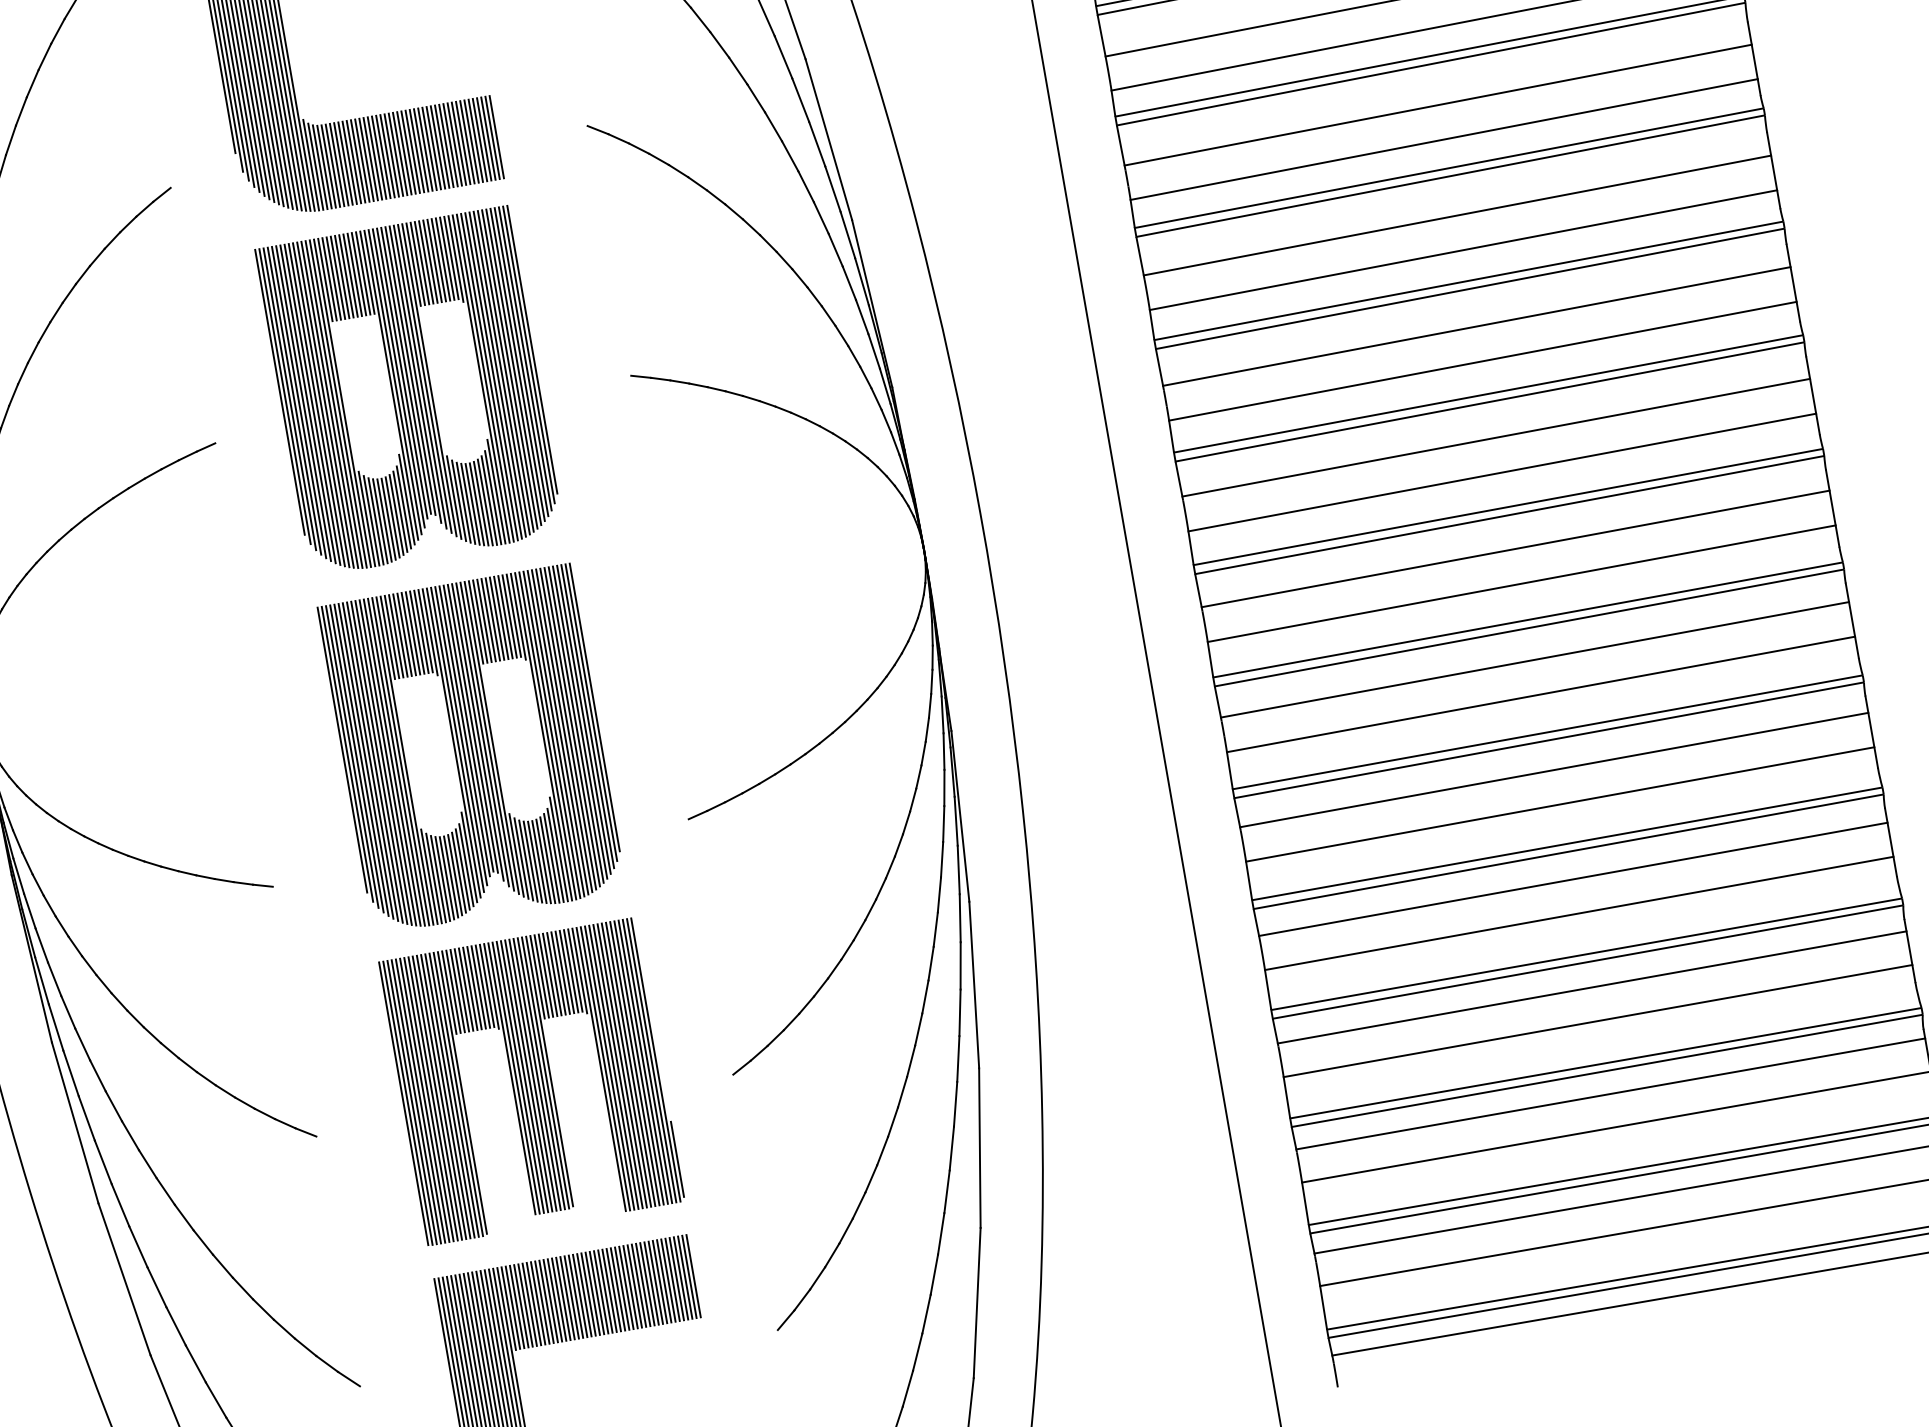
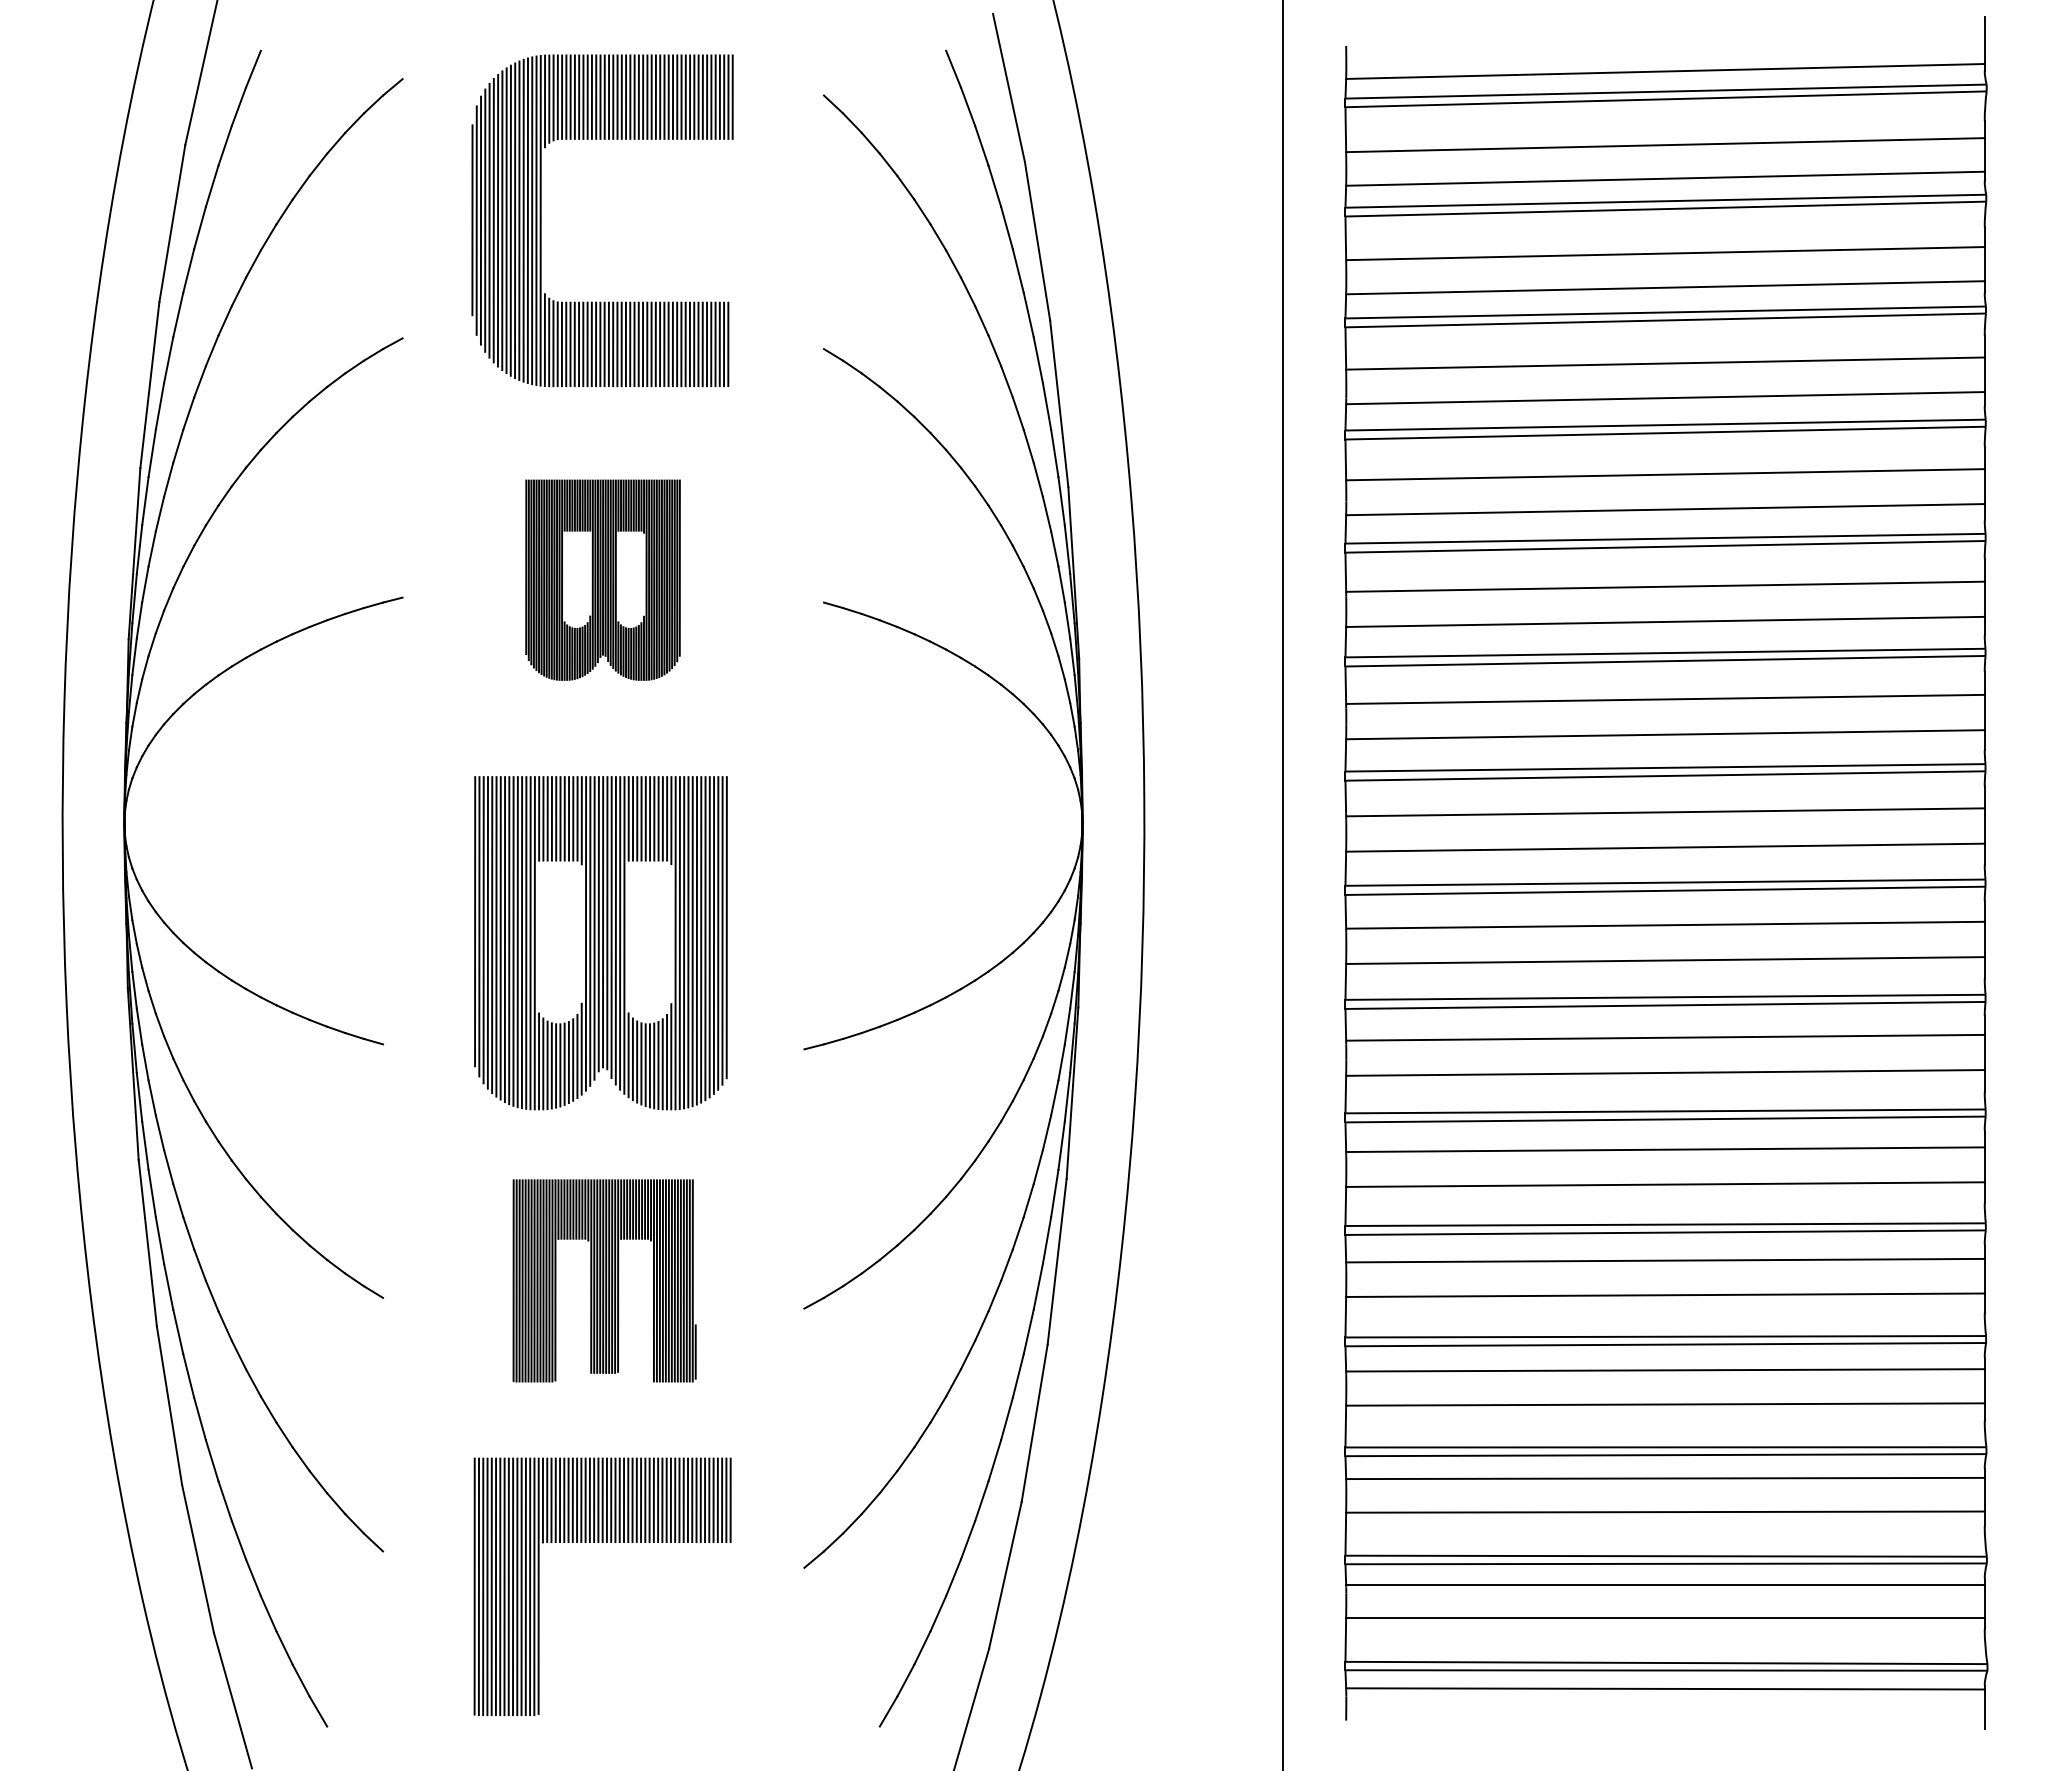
line: (496, 137) -> (732, 344), removed
part: (409, 392) -> (602, 580), size x0.6
line: (594, 707) -> (730, 923), removed
part: (531, 1081) -> (604, 1280), size x0.7

